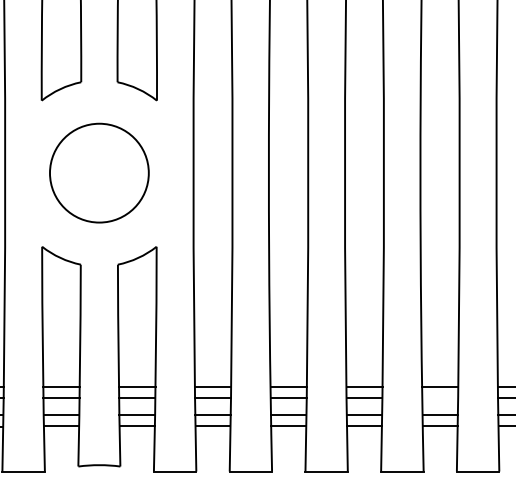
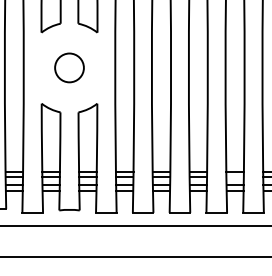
circle: (99, 172) -> (69, 67), size x0.6

